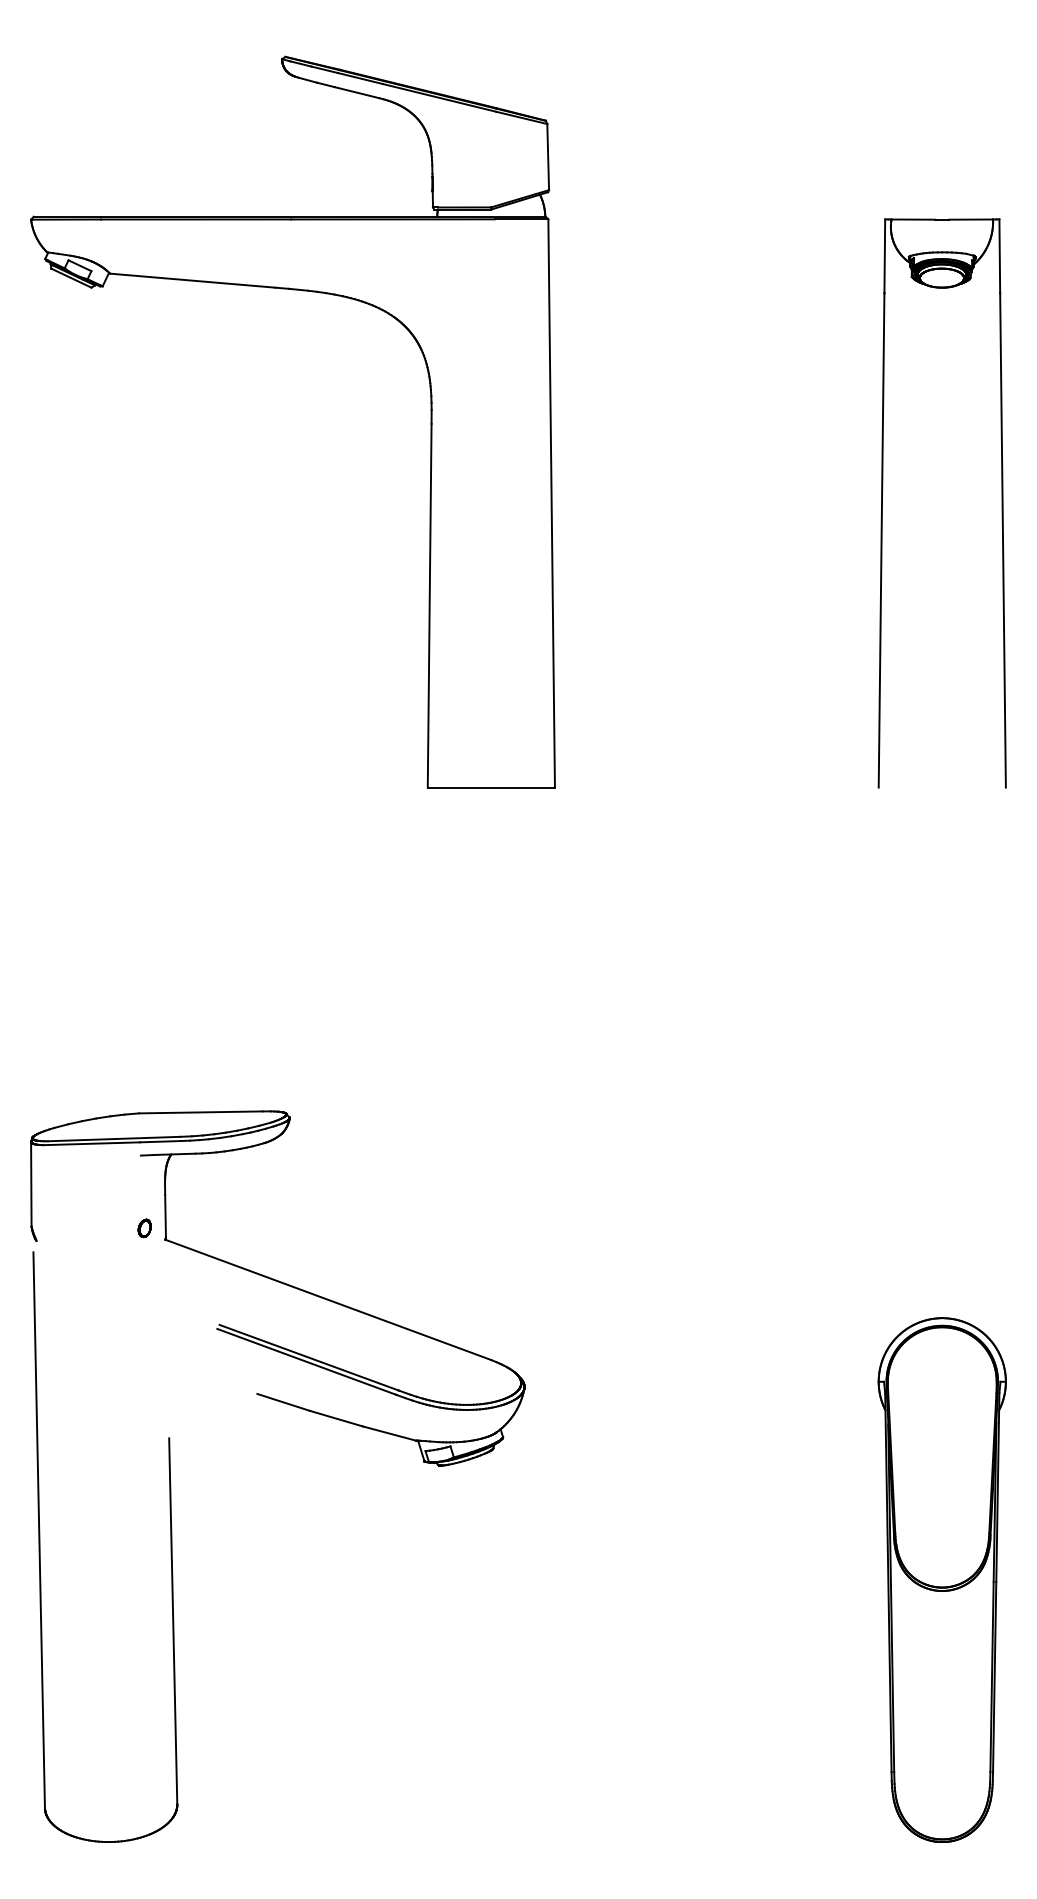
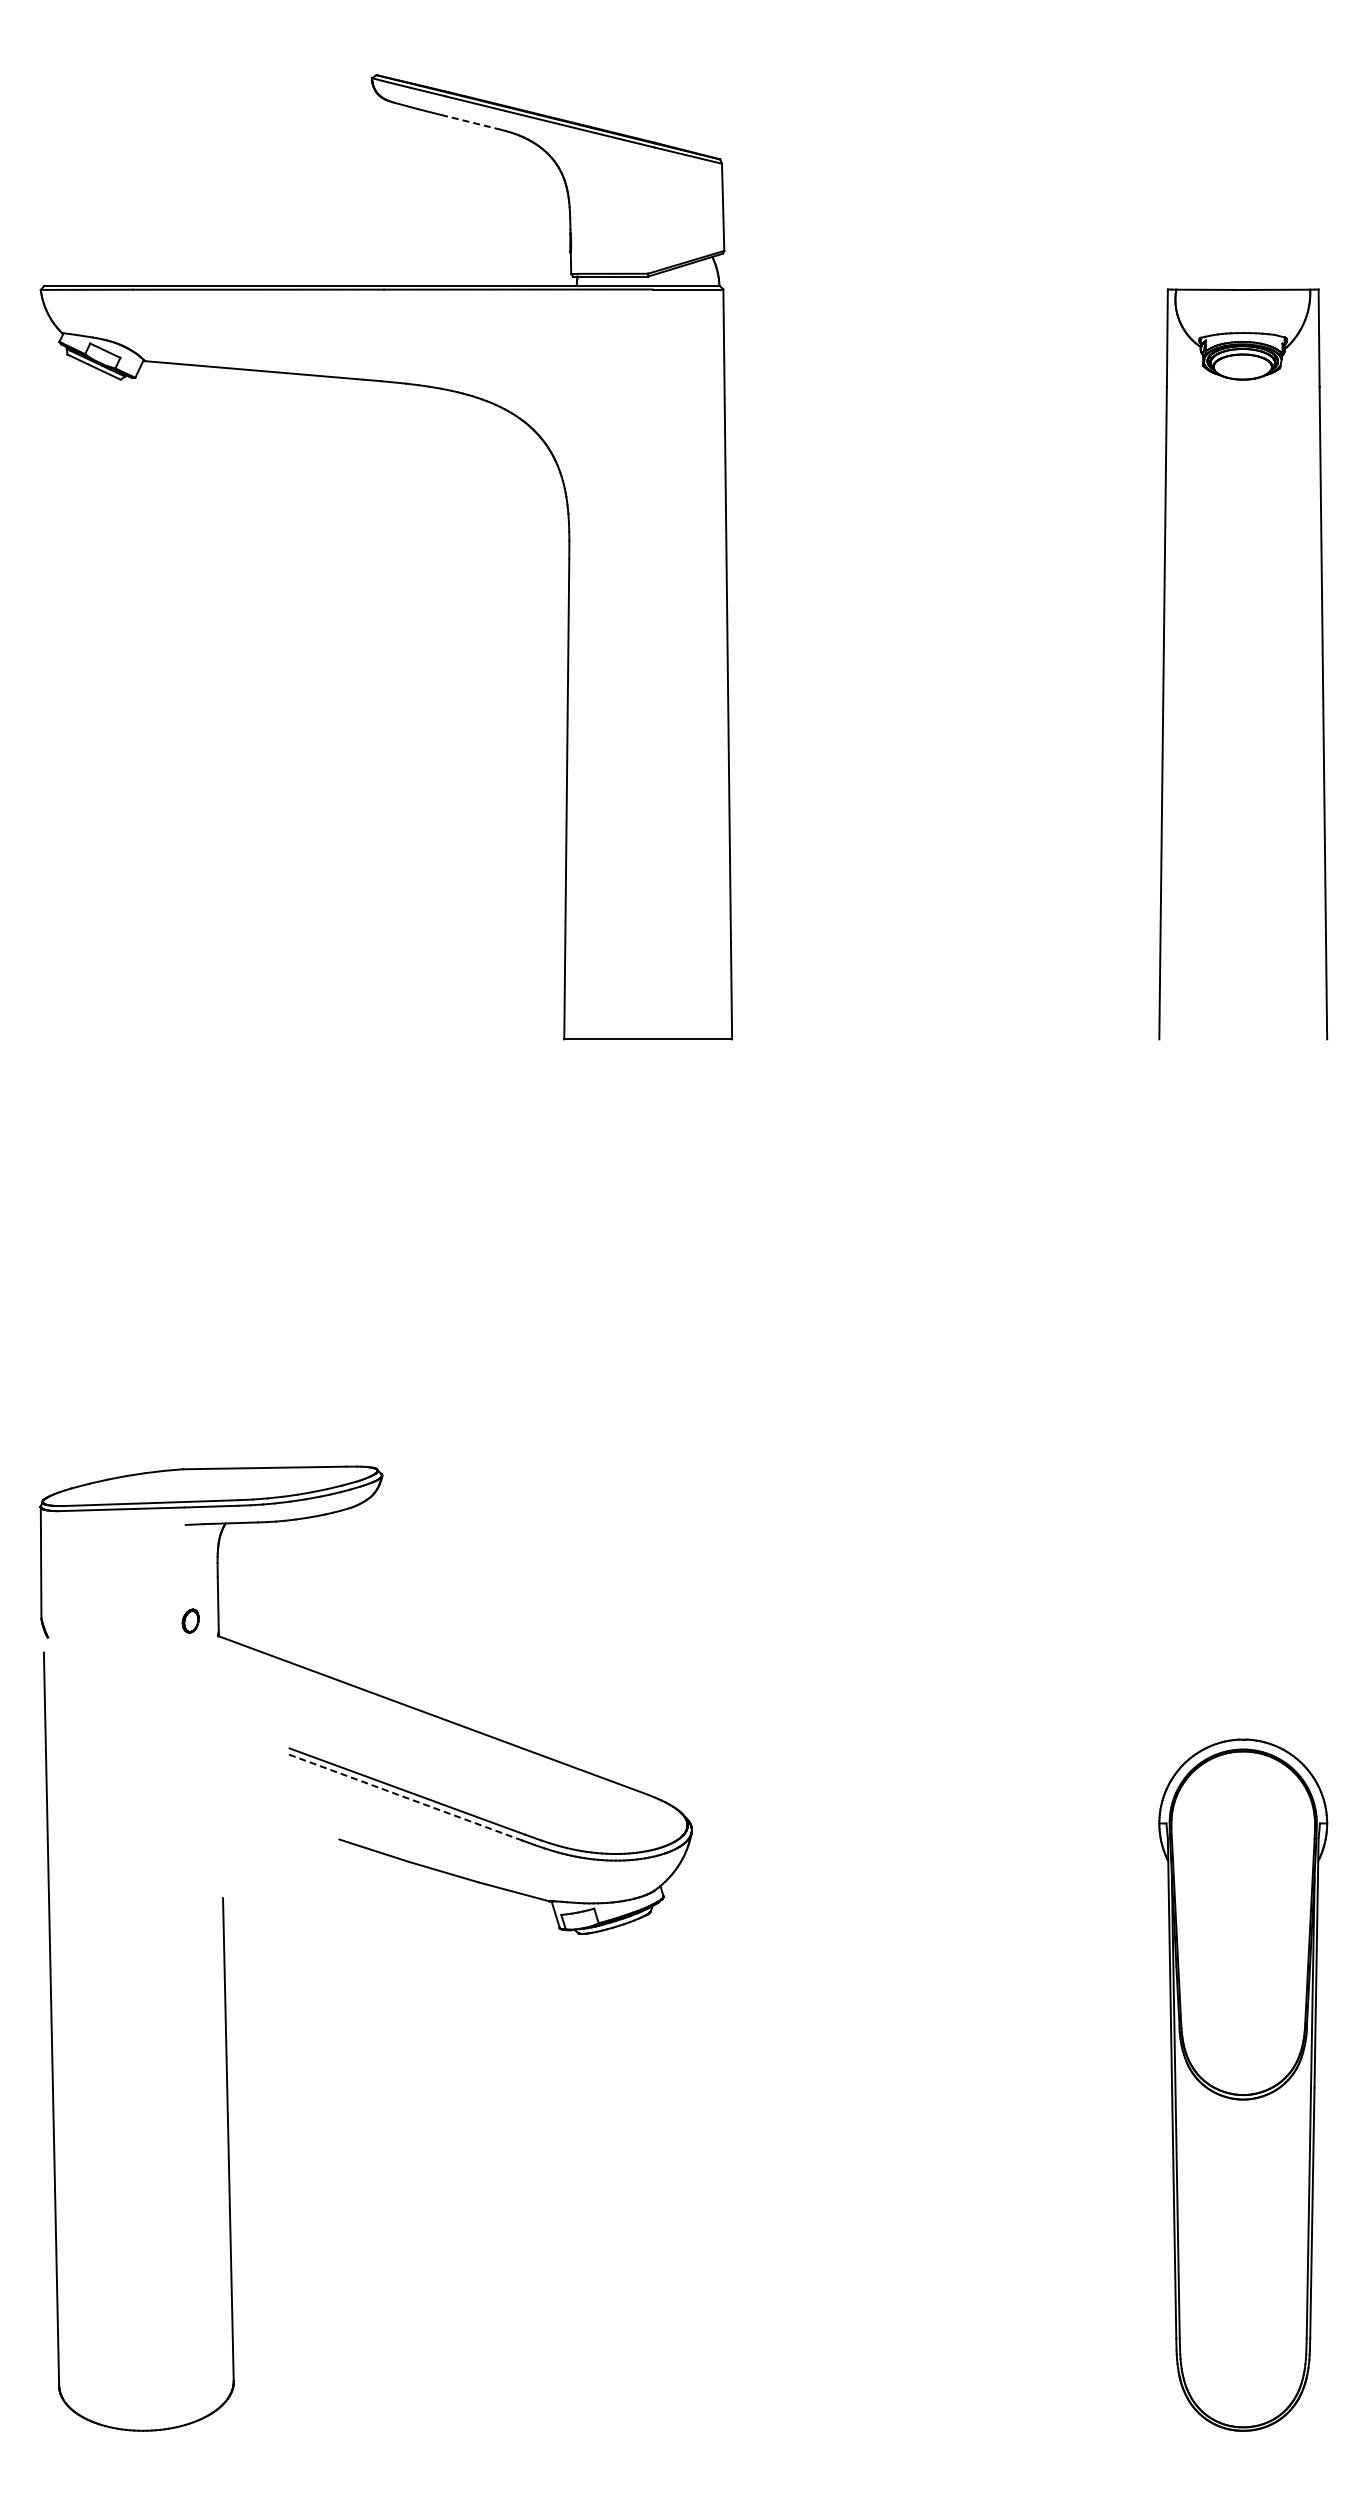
line: (356, 92) -> (470, 122), solid -> dashed
line: (306, 1362) -> (404, 1797), solid -> dashed

